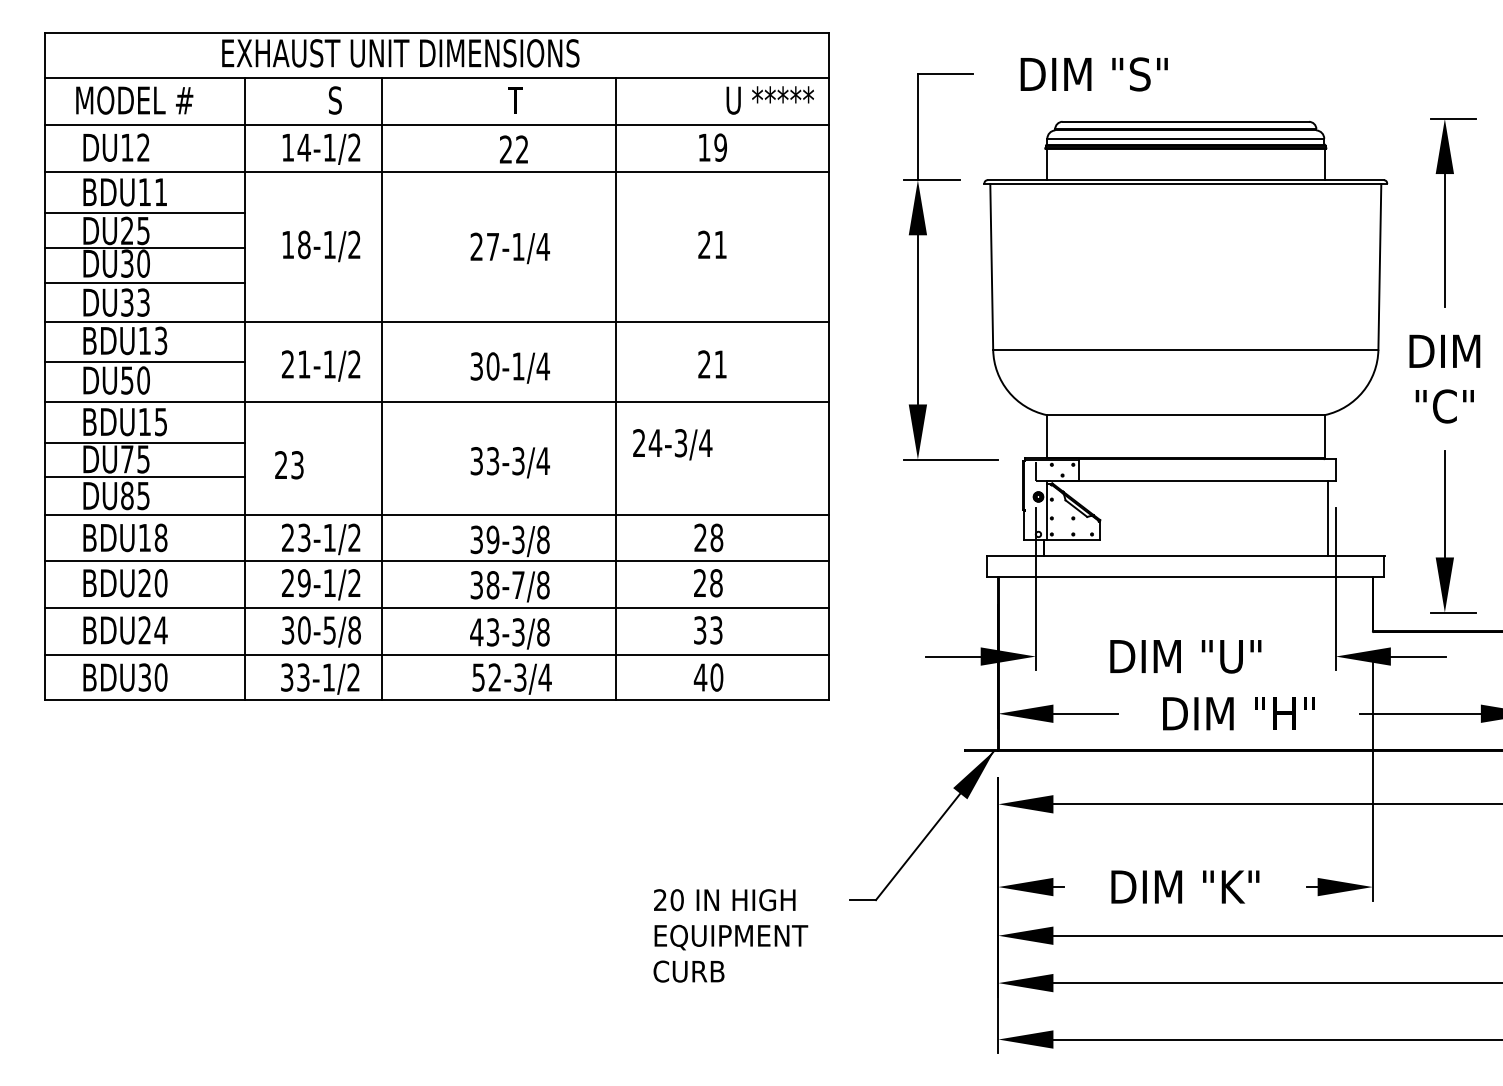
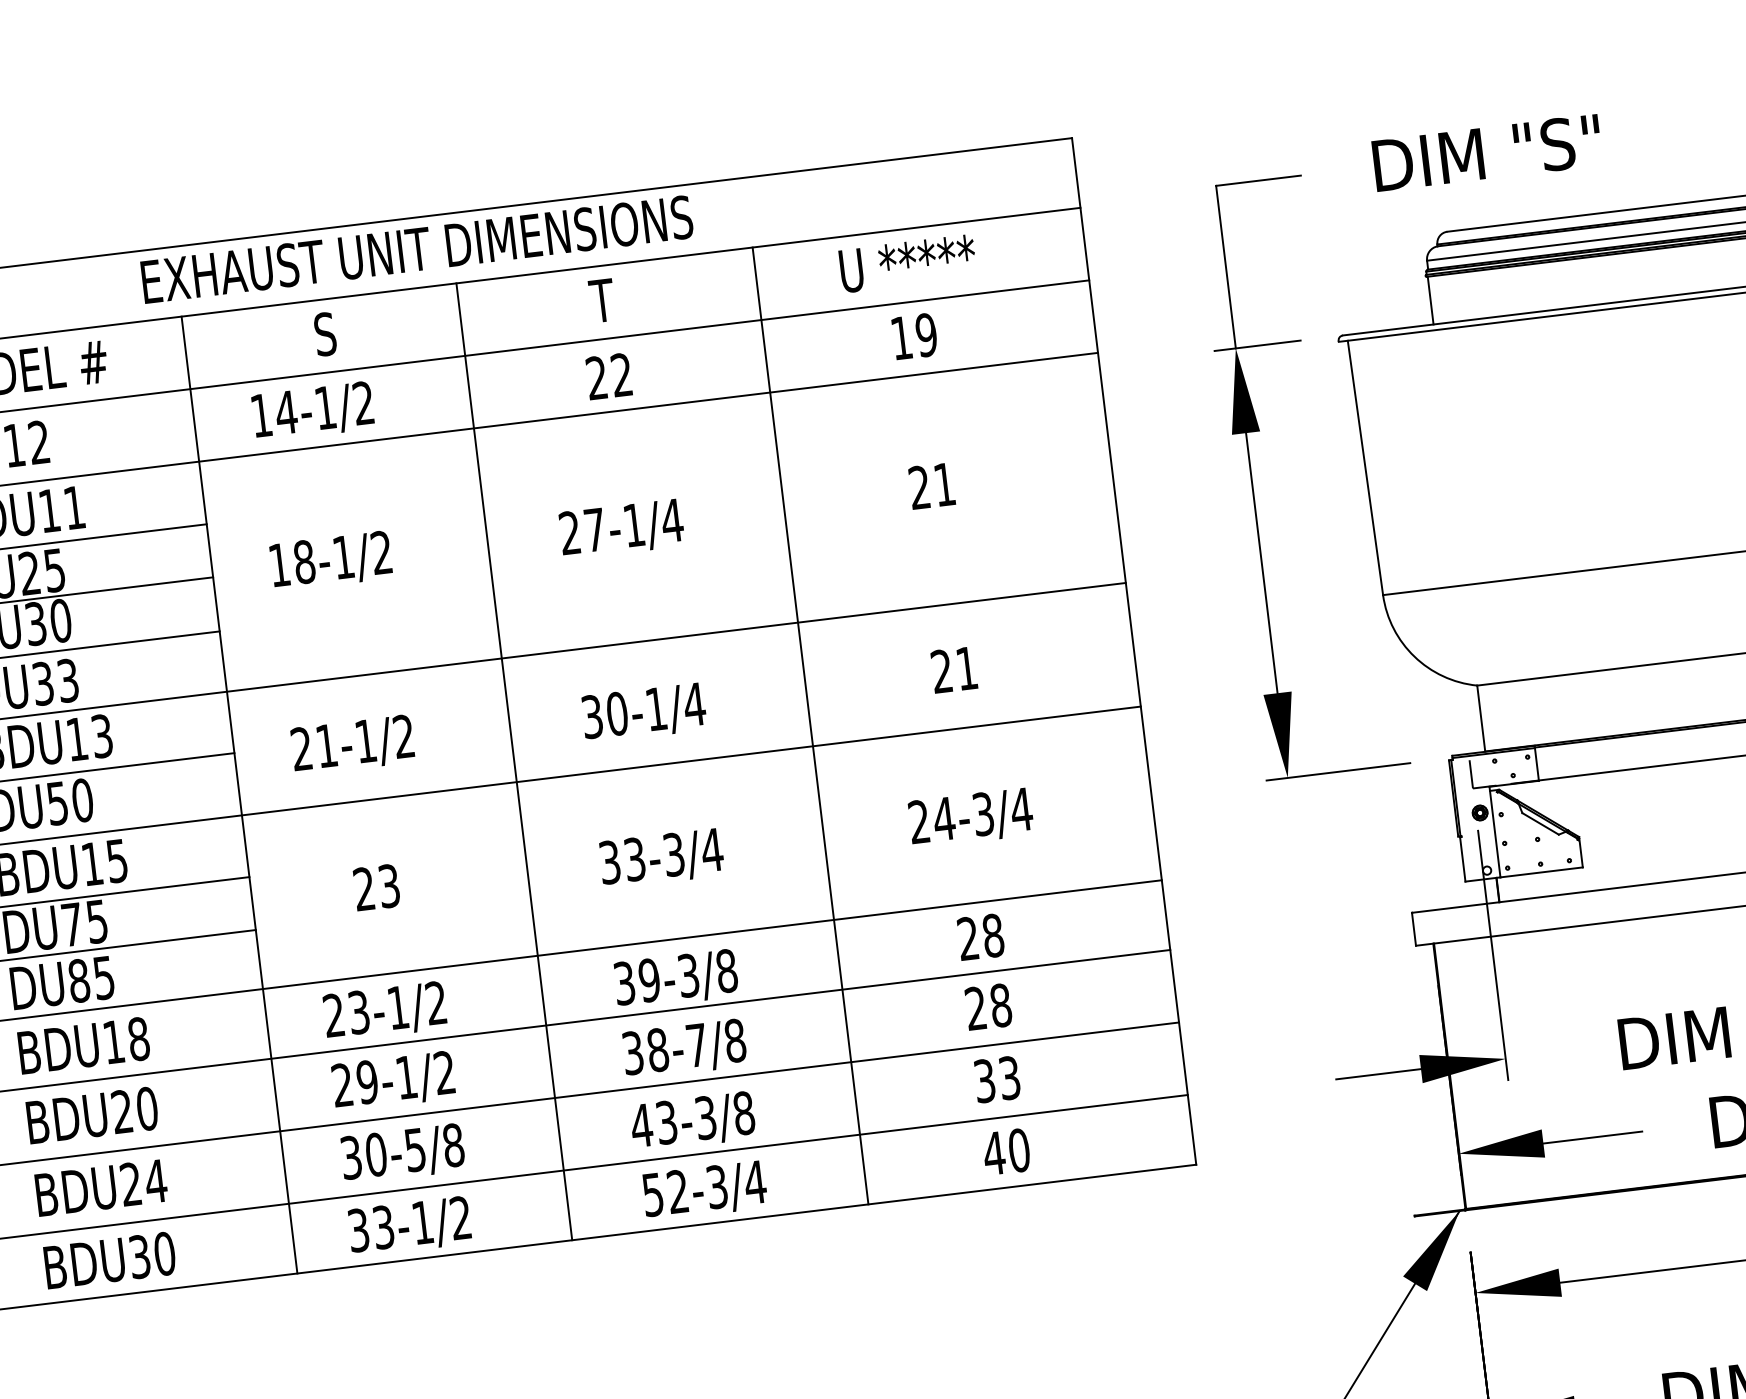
text: (769, 100) -> (906, 263), moved
line: (382, 389) -> (514, 762), moved
text: (672, 444) -> (970, 817), moved
text: (289, 465) -> (377, 888), moved

